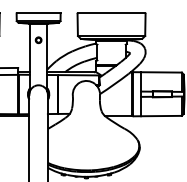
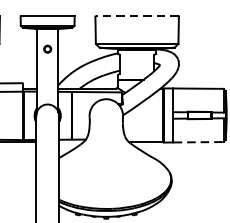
line: (111, 13) -> (137, 16), solid -> dashed
line: (161, 116) -> (198, 142), solid -> dashed

